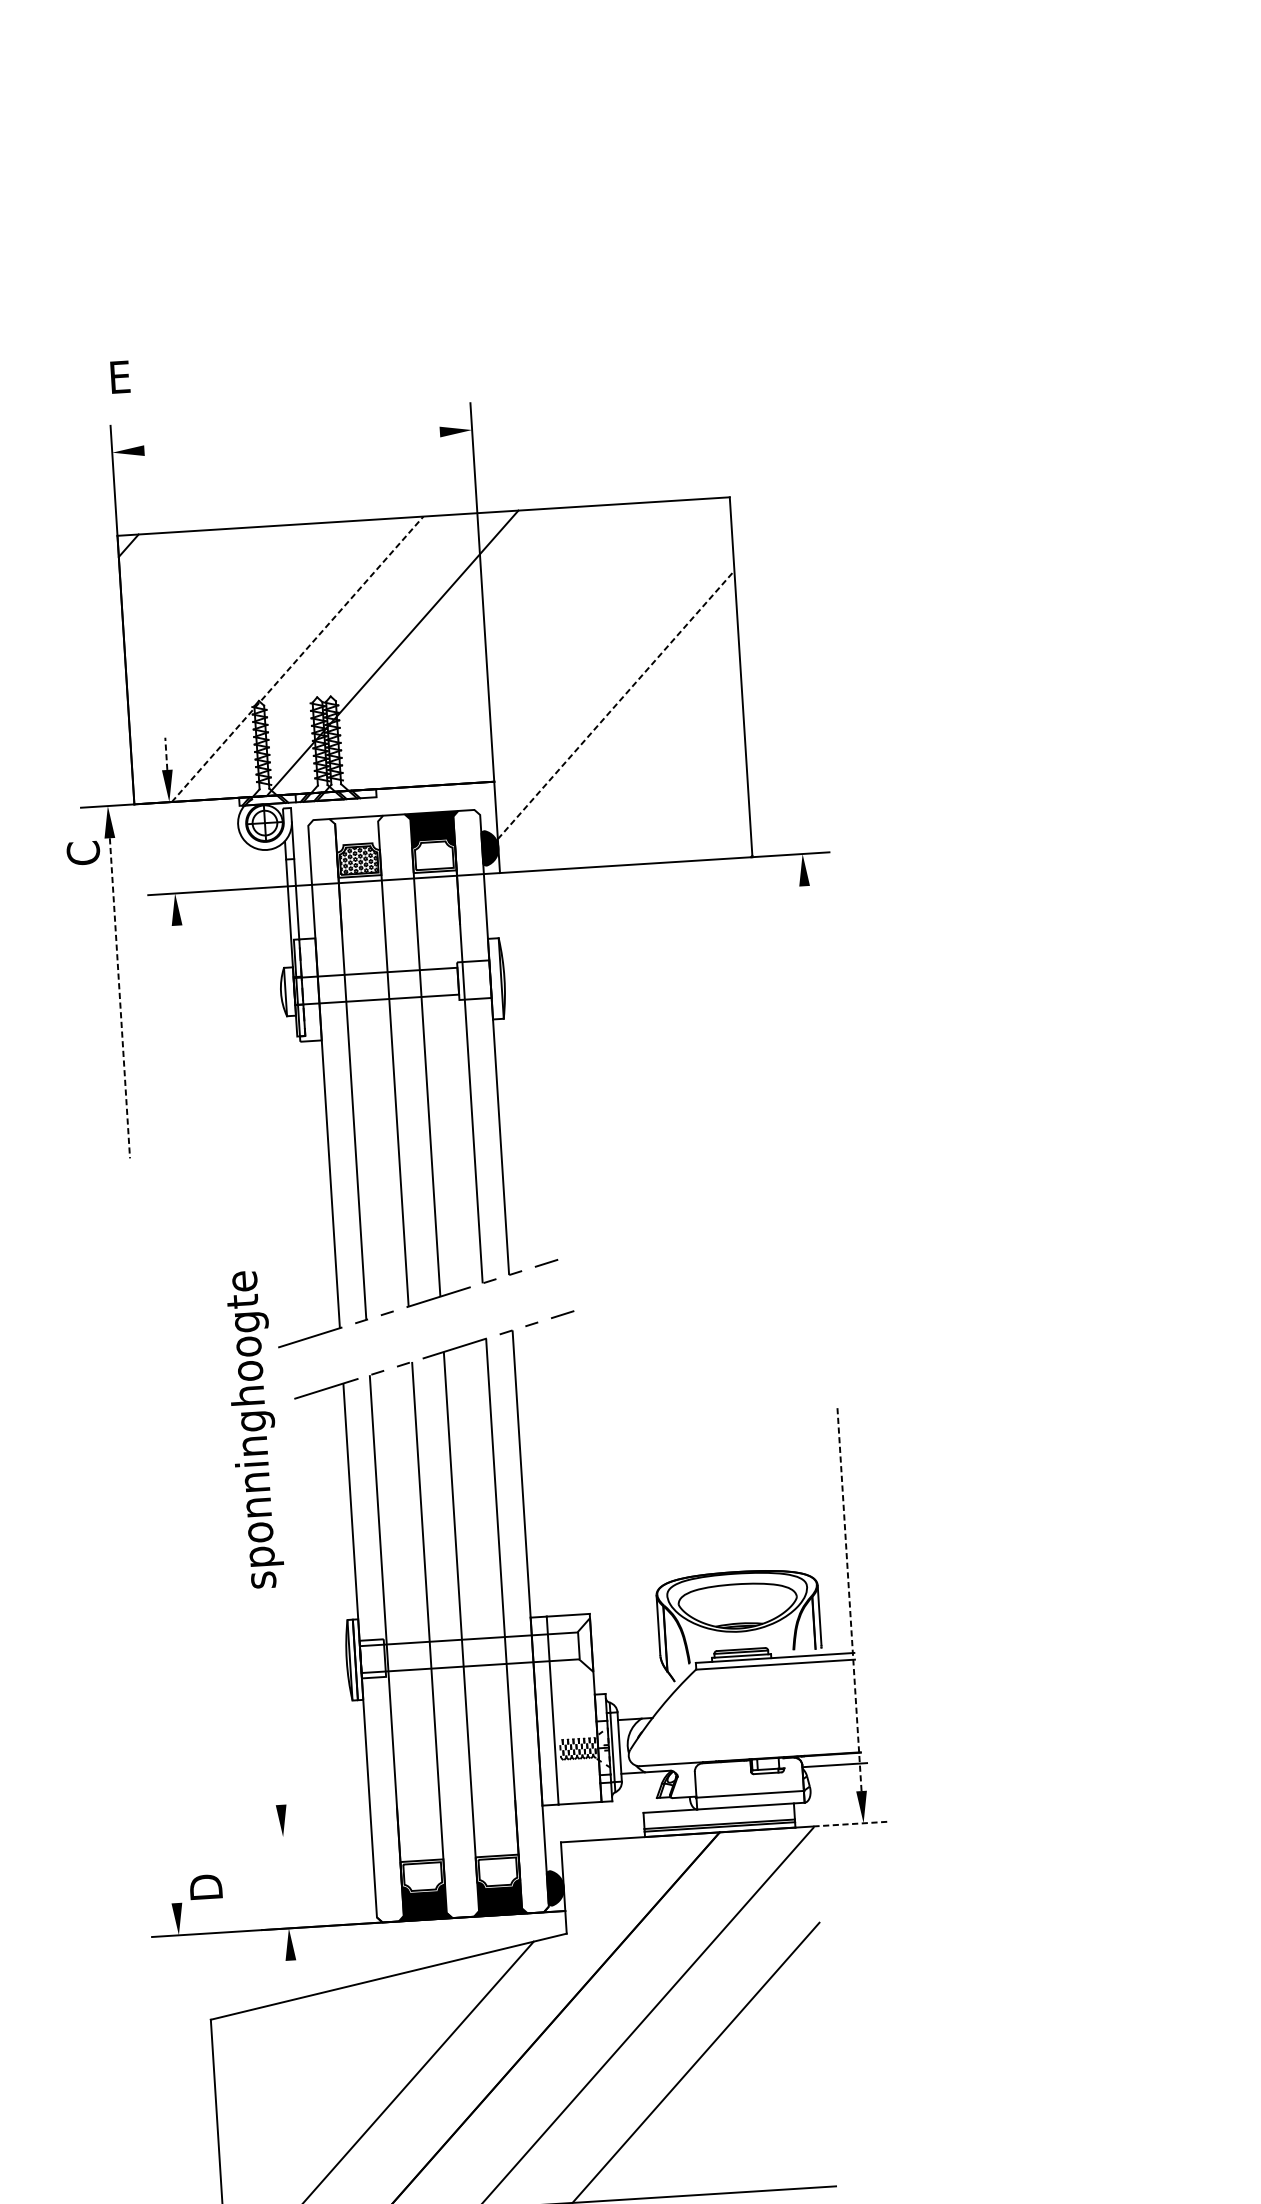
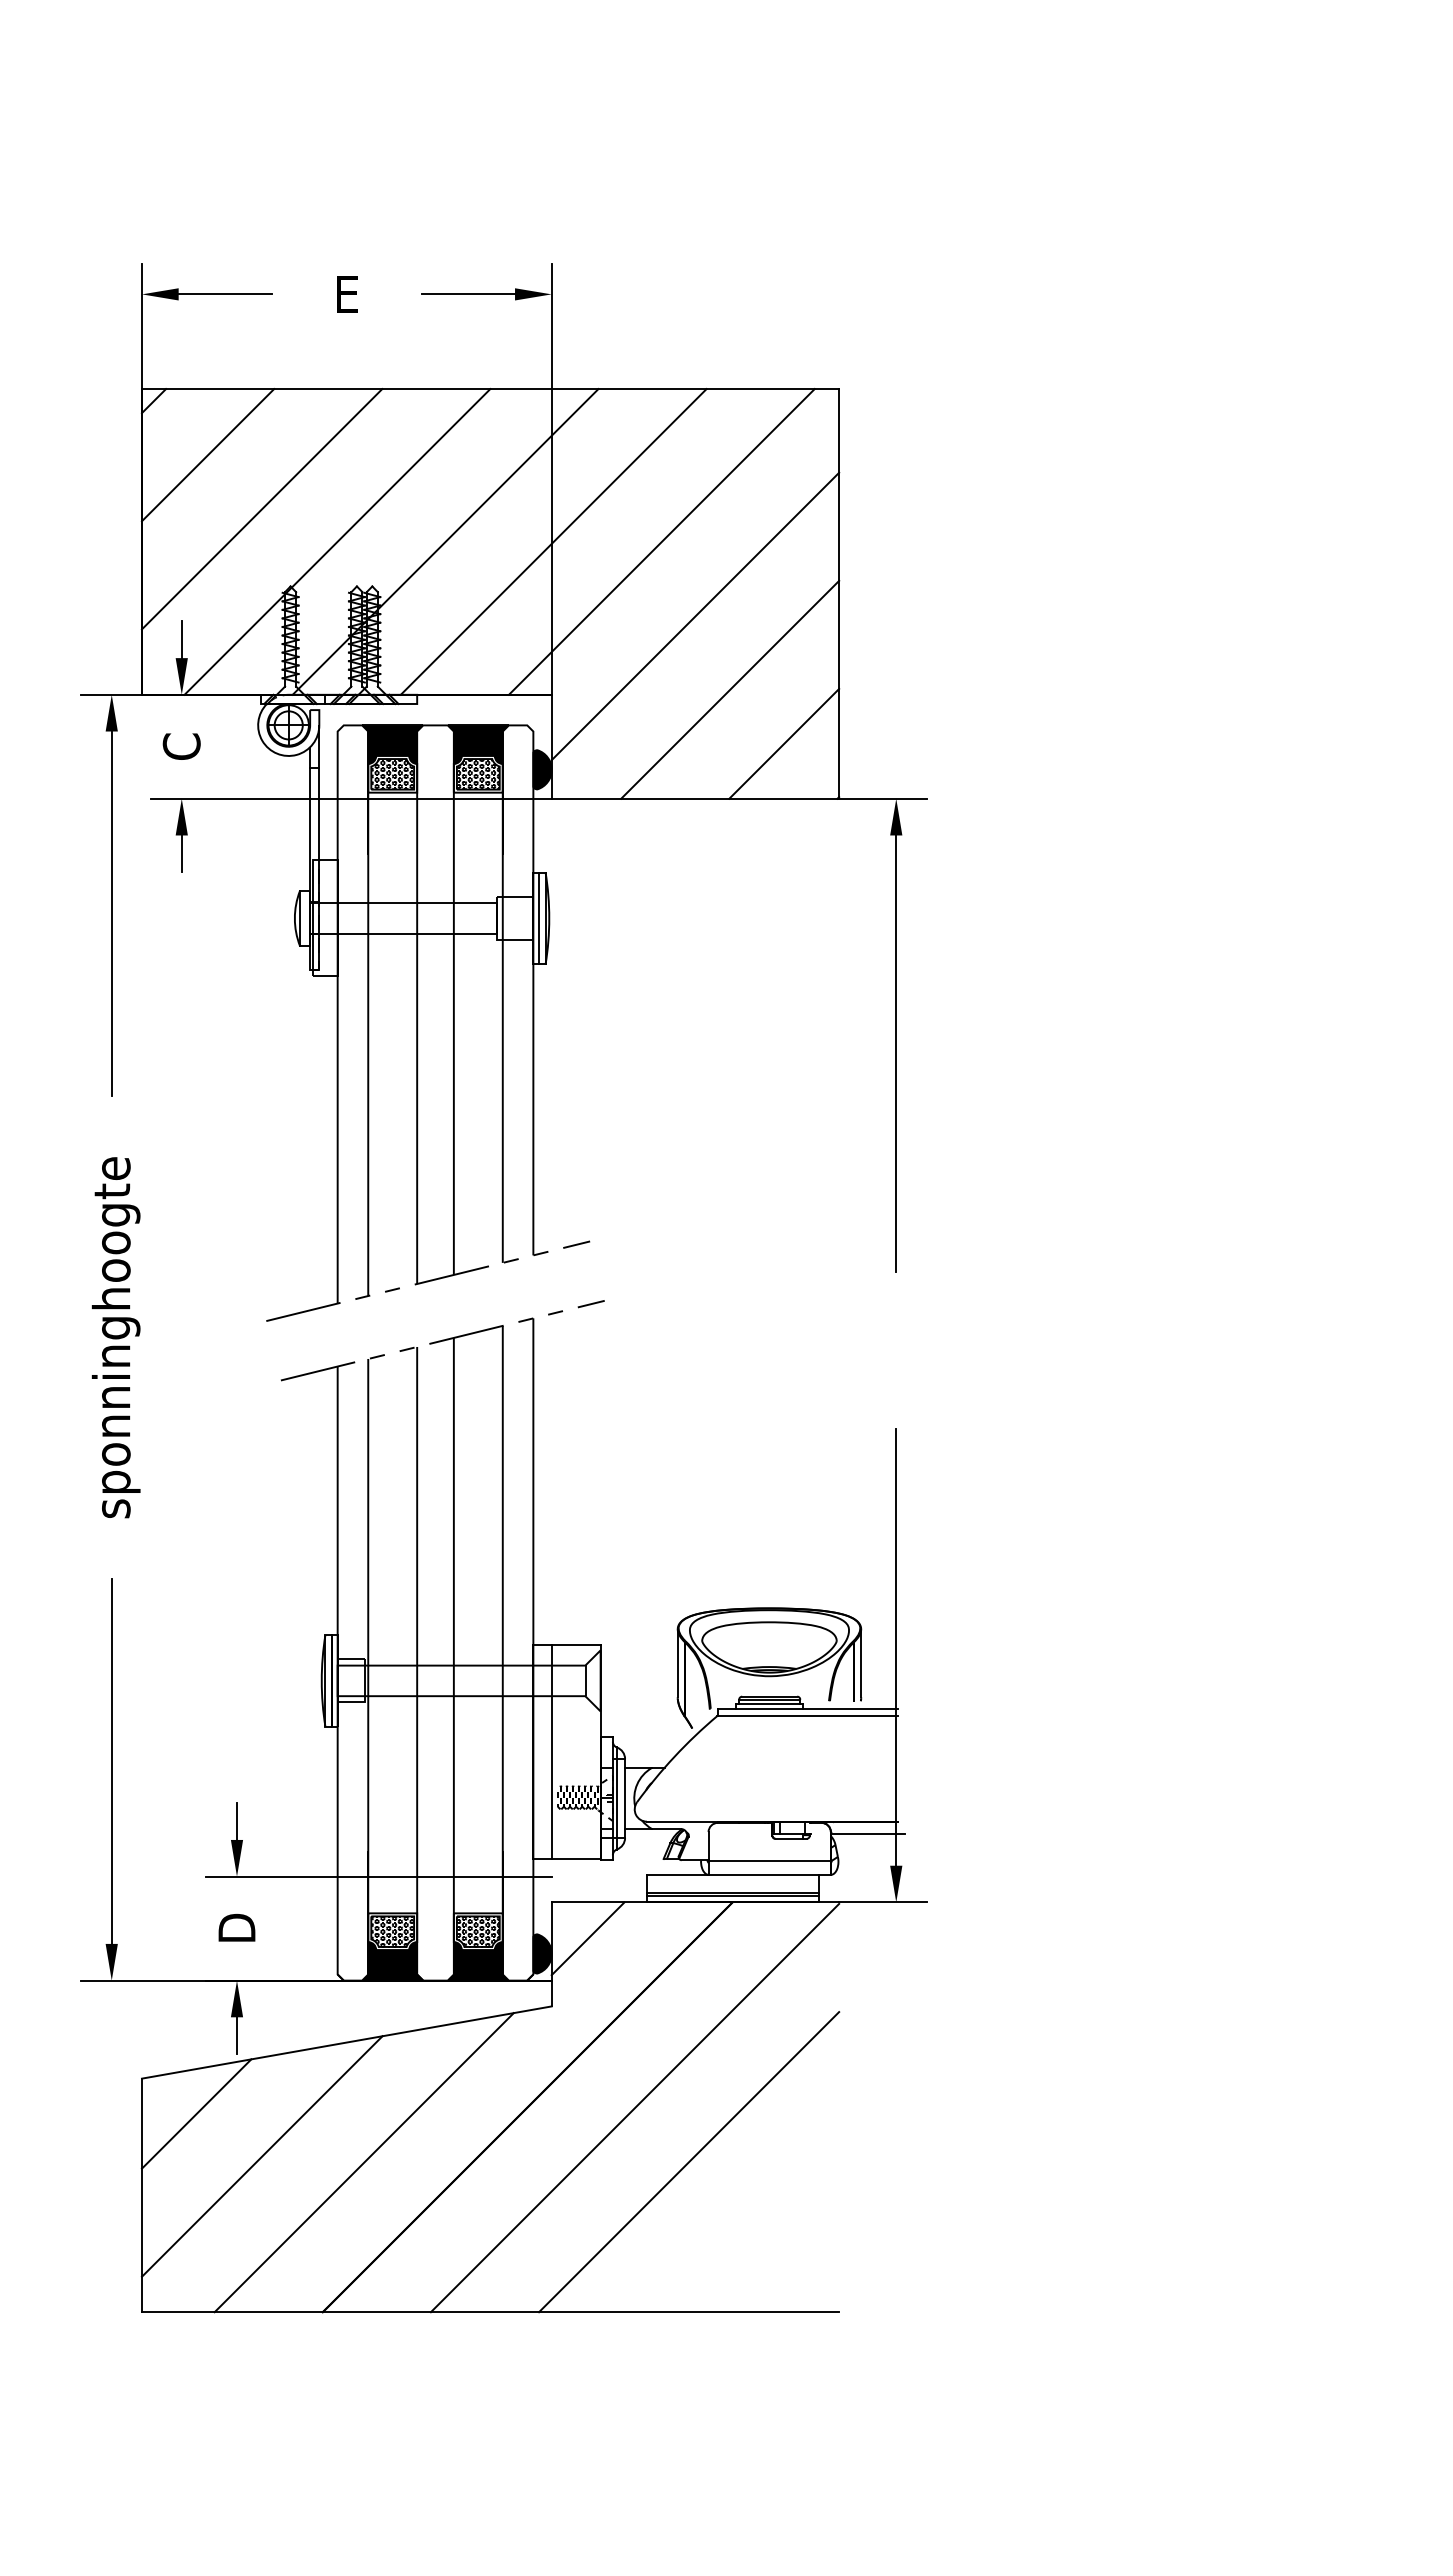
text: (120, 377) -> (347, 294), moved
line: (399, 434) -> (468, 294), added
line: (184, 448) -> (224, 294), added
line: (178, 590) -> (207, 455), added
line: (229, 635) -> (261, 509), added
line: (582, 641) -> (661, 541), added
line: (487, 646) -> (553, 541), added
line: (297, 658) -> (337, 541), dashed -> solid
line: (616, 705) -> (695, 616), dashed -> solid
line: (166, 753) -> (181, 639), dashed -> solid
line: (650, 767) -> (730, 689), added
line: (701, 811) -> (784, 743), added
fill: (357, 834) -> (392, 744), added
text: (83, 853) -> (181, 746), moved
hatch: (433, 855) -> (477, 774), added
line: (177, 941) -> (181, 853), added
line: (495, 978) -> (539, 918), added
line: (119, 999) -> (111, 914), dashed -> solid
line: (816, 1077) -> (896, 1053), added
text: (253, 1429) -> (115, 1337), moved
line: (849, 1598) -> (896, 1646), dashed -> solid
line: (166, 1742) -> (111, 1761), added
line: (280, 1788) -> (237, 1821), added
line: (851, 1824) -> (882, 1902), dashed -> solid
line: (407, 1829) -> (378, 1876), added
hatch: (497, 1871) -> (477, 1931), added
line: (594, 1872) -> (587, 1938), added
hatch: (422, 1876) -> (392, 1931), added
text: (205, 1886) -> (236, 1927), moved
line: (292, 1976) -> (237, 2035), added
line: (260, 2047) -> (196, 2113), added
line: (320, 2081) -> (261, 2156), added

